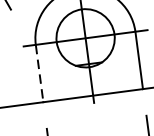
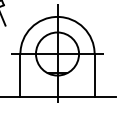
line: (39, 73) -> (20, 75), dashed -> solid

